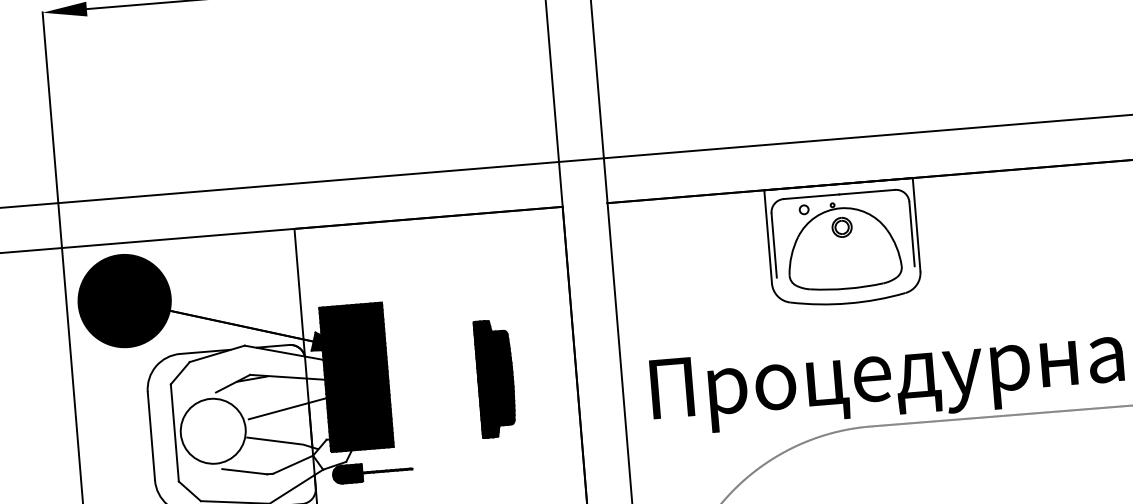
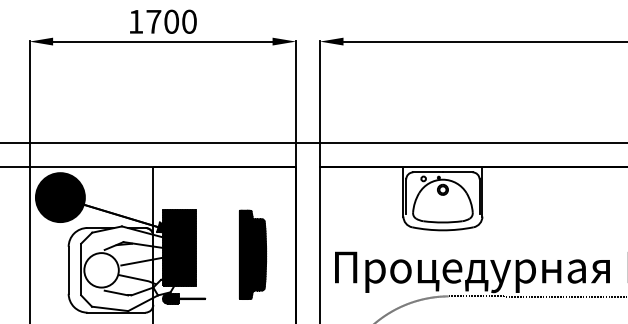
part: (496, 378) -> (253, 254), size x1.43

